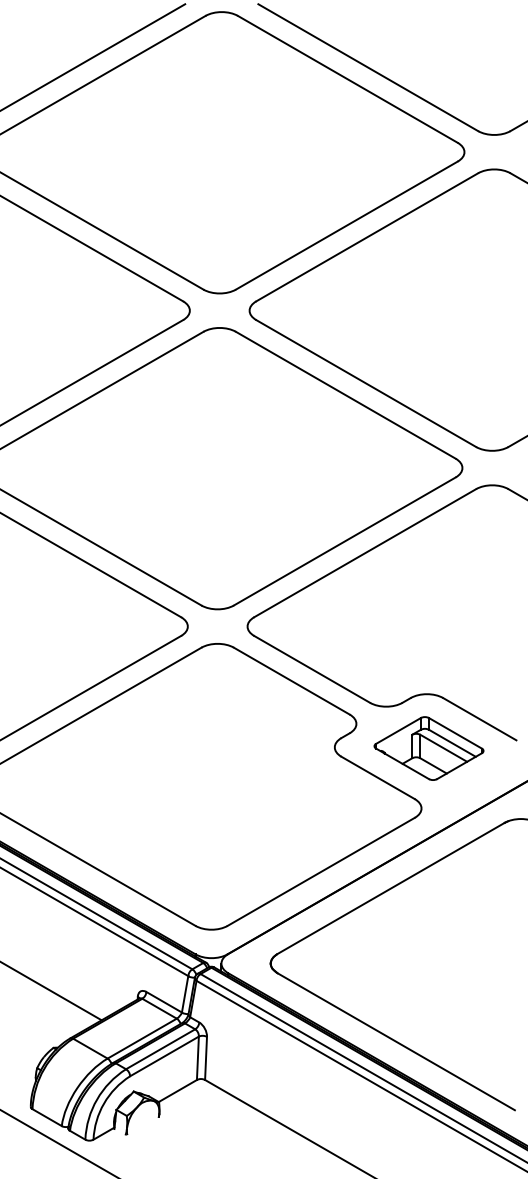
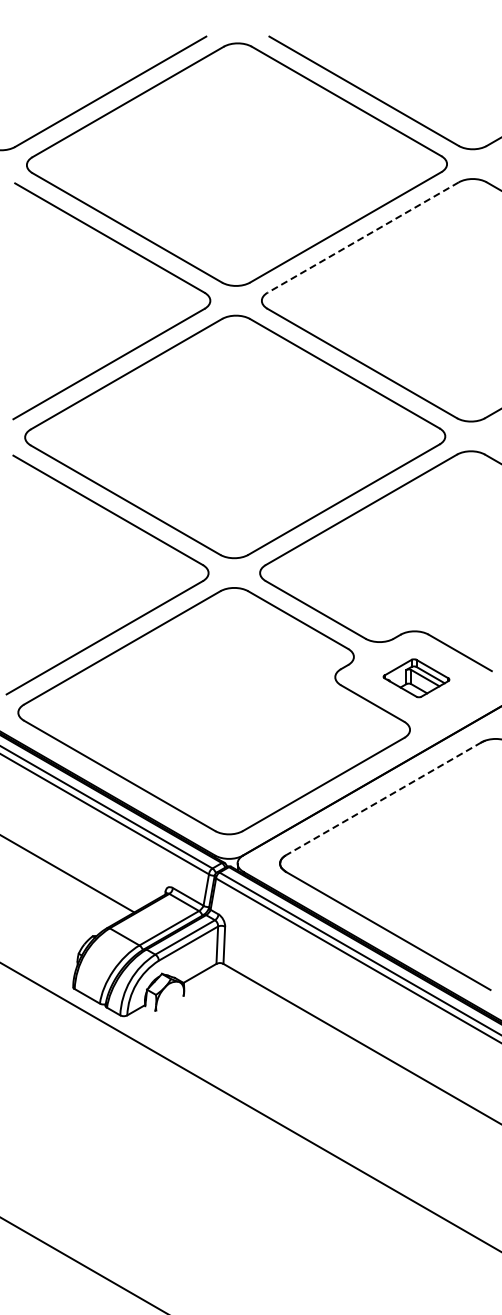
line: (366, 237) -> (362, 237), solid -> dashed
part: (429, 748) -> (416, 678), size x0.7
line: (390, 888) -> (383, 798), solid -> dashed

